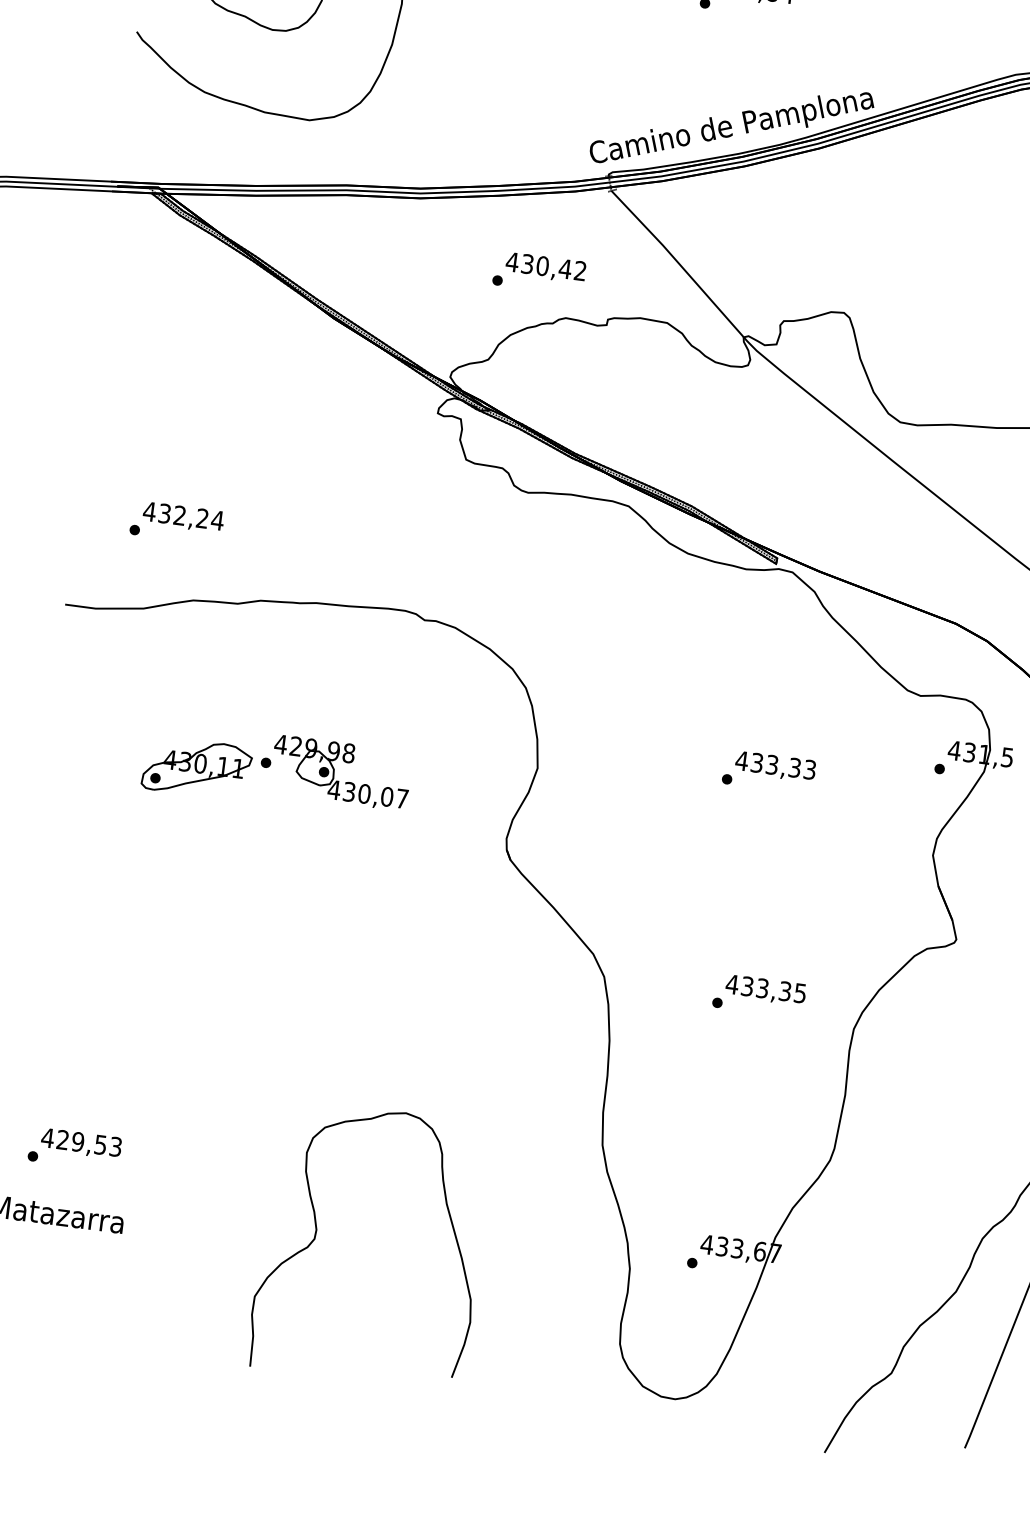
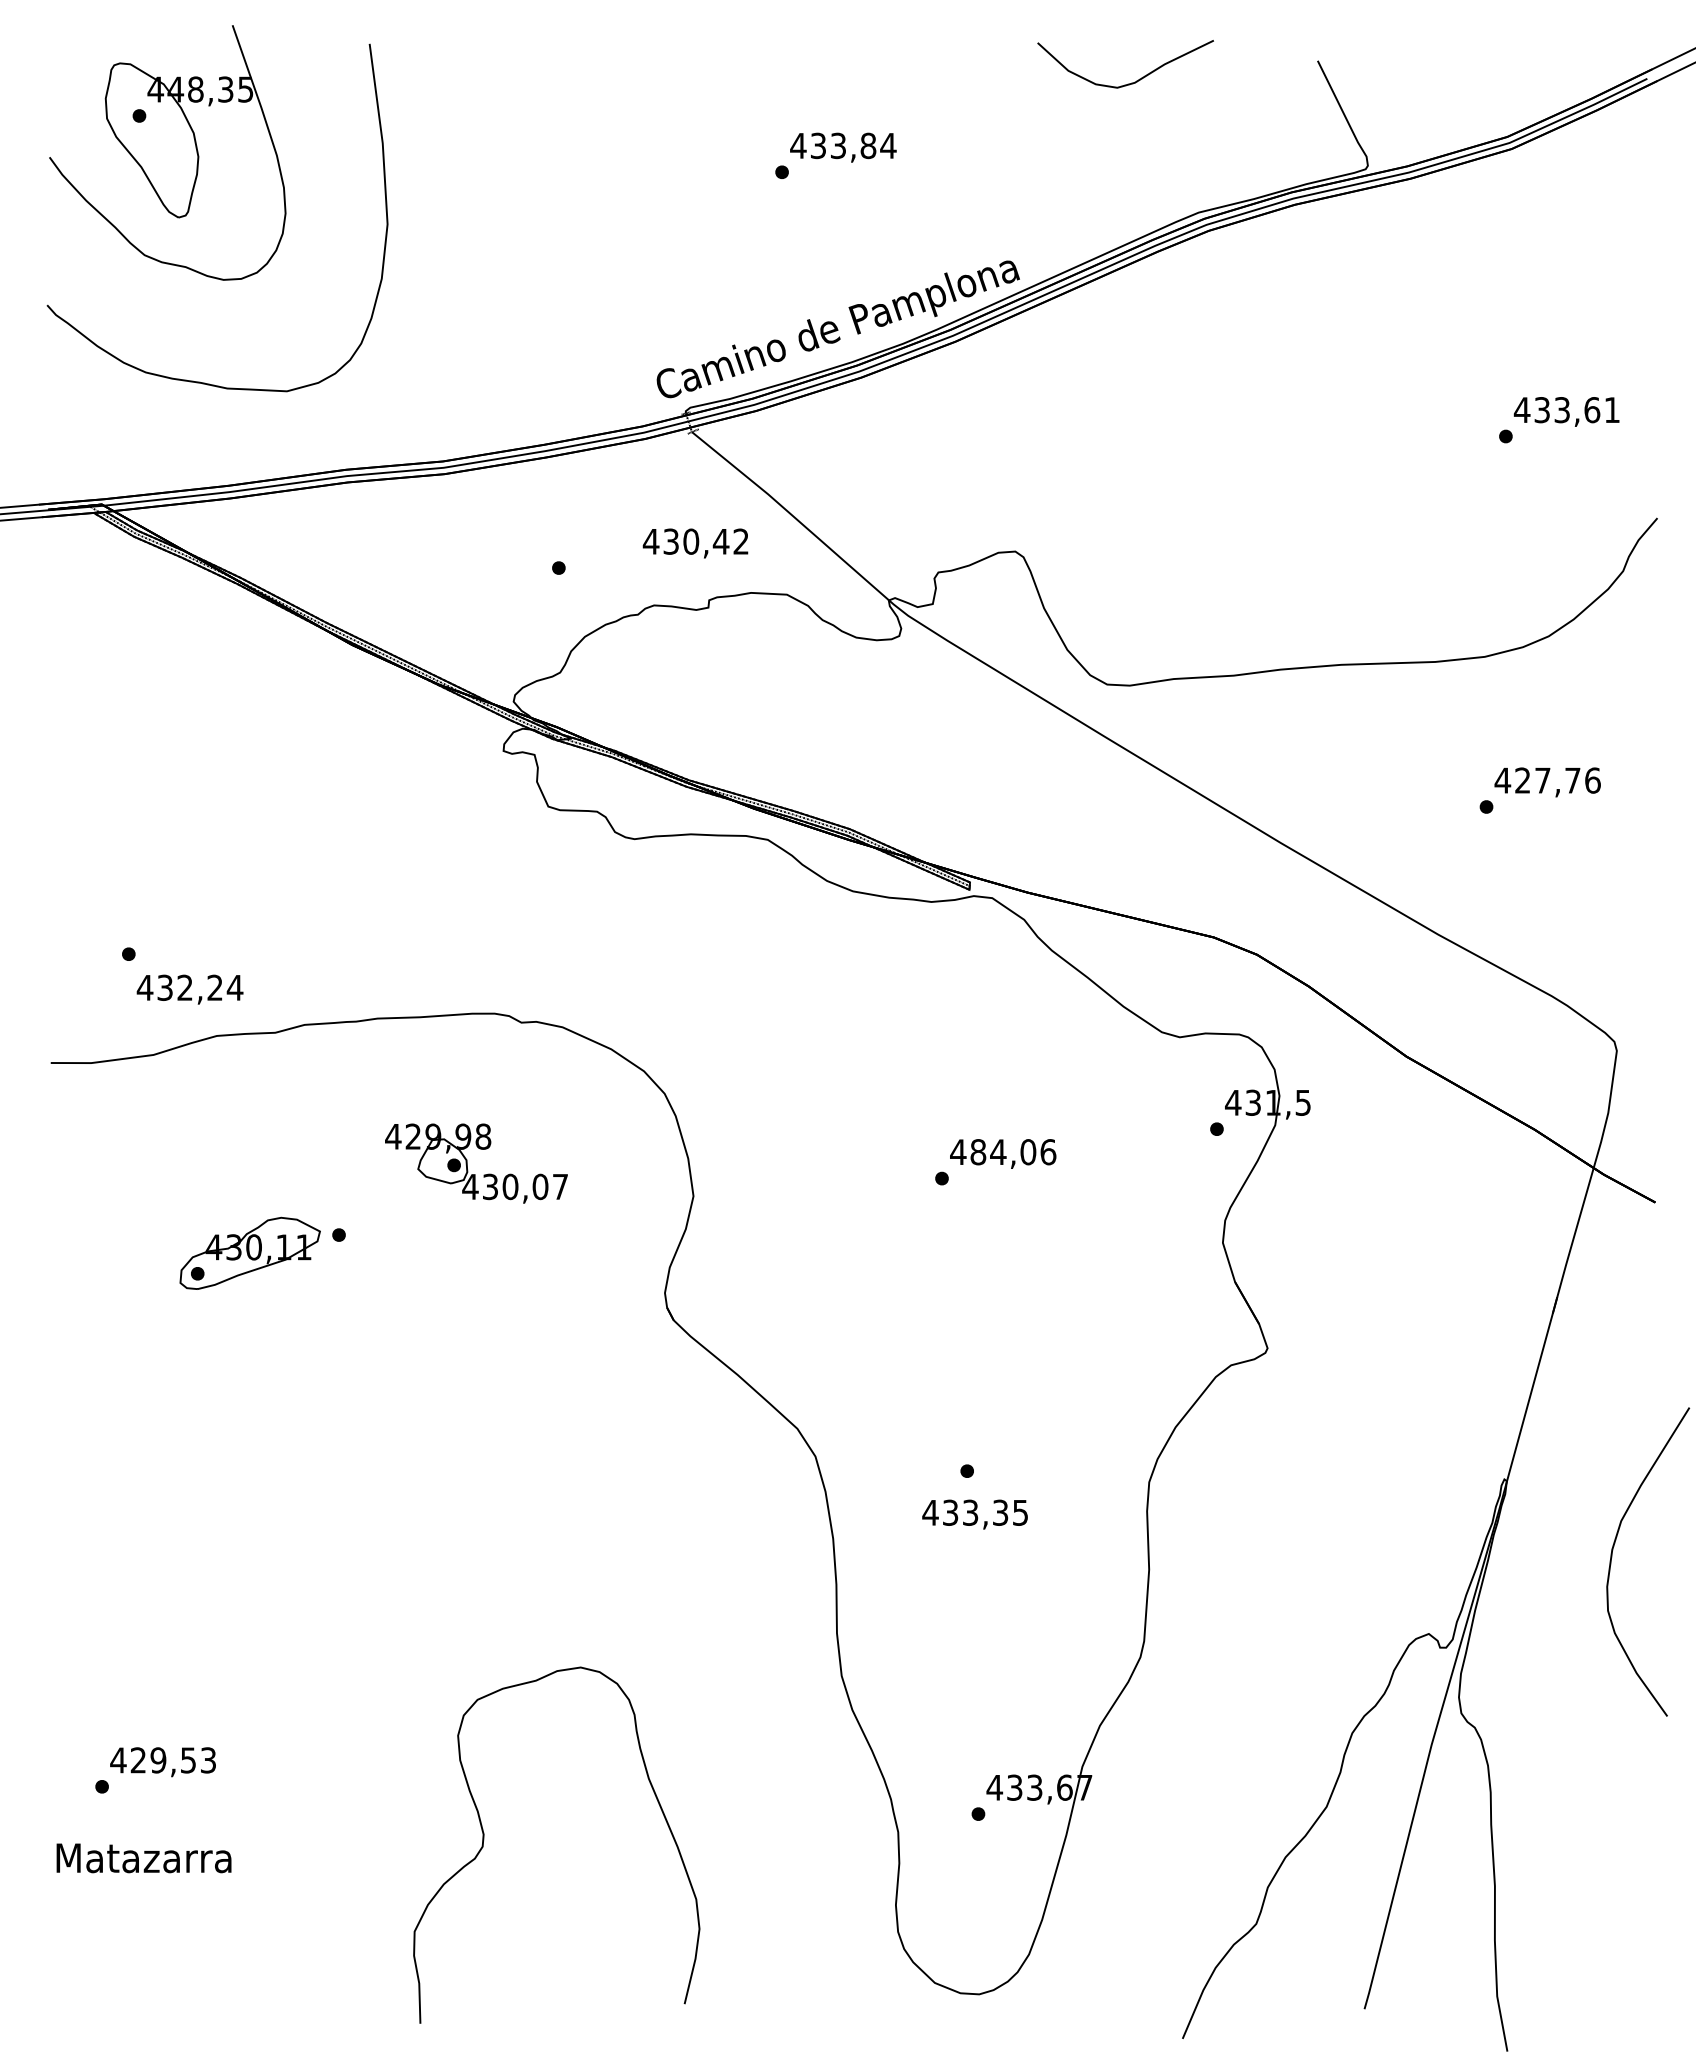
text: (545, 267) -> (695, 543), moved
text: (183, 517) -> (189, 989), moved
text: (783, 766) -> (1013, 1152), 433,33 -> 484,06
part: (334, 772) -> (467, 1163), moved
text: (765, 990) -> (974, 1514), moved

